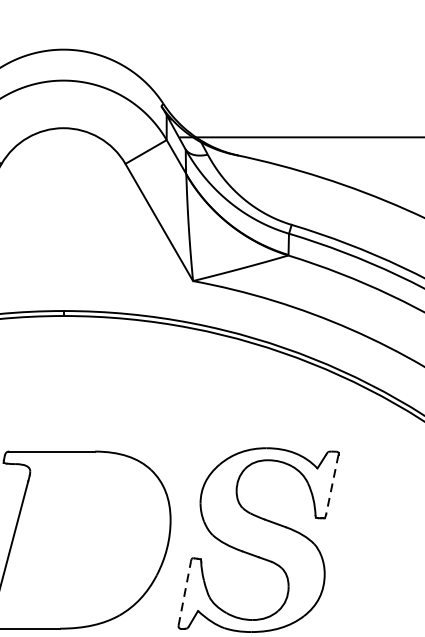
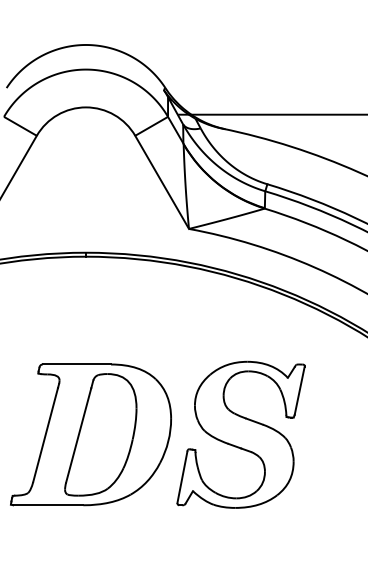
line: (332, 484) -> (299, 390), dashed -> solid
part: (81, 539) -> (100, 434), added
line: (184, 592) -> (182, 476), dashed -> solid

